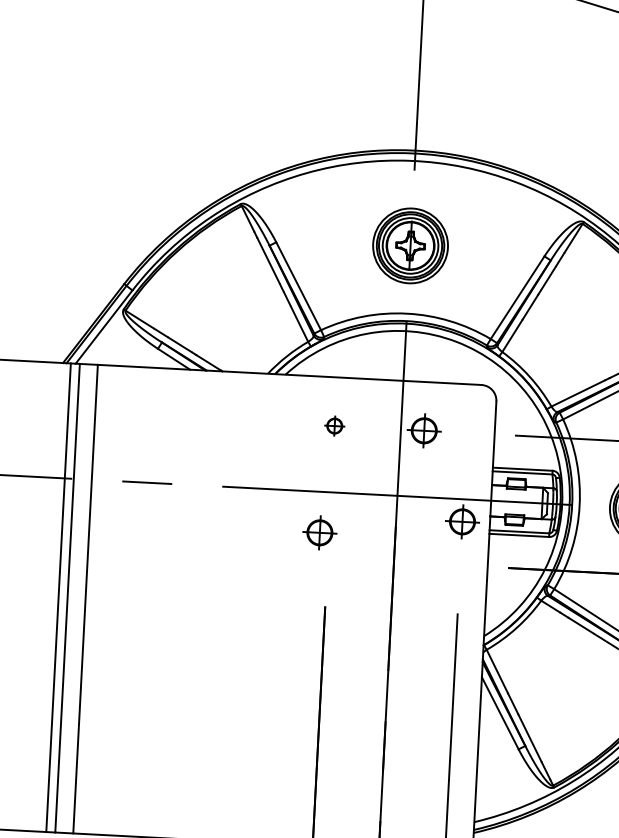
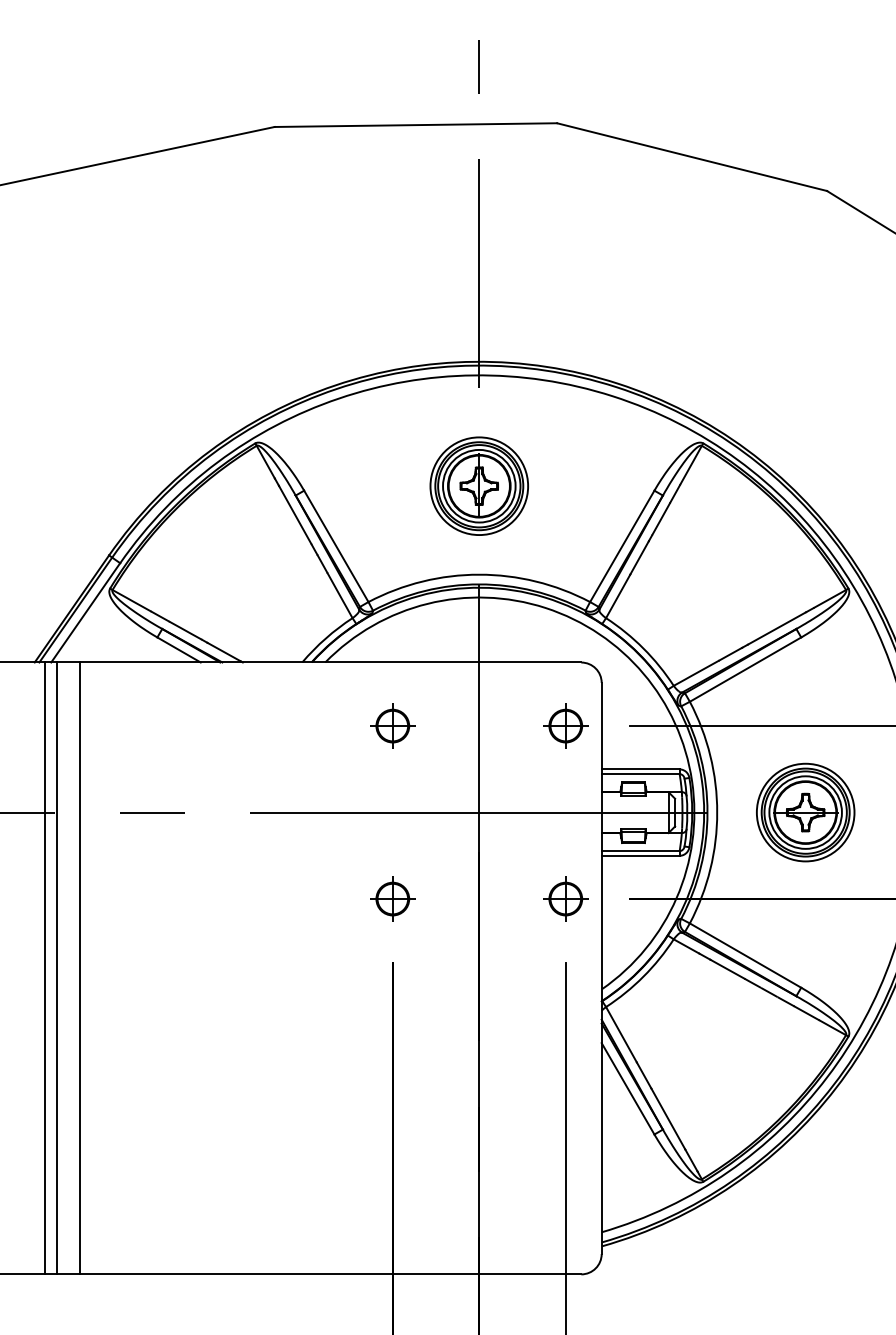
part: (334, 425) -> (392, 725), size x1.67
part: (424, 430) -> (565, 725), moved
part: (462, 521) -> (565, 898), moved
part: (319, 532) -> (392, 898), moved

